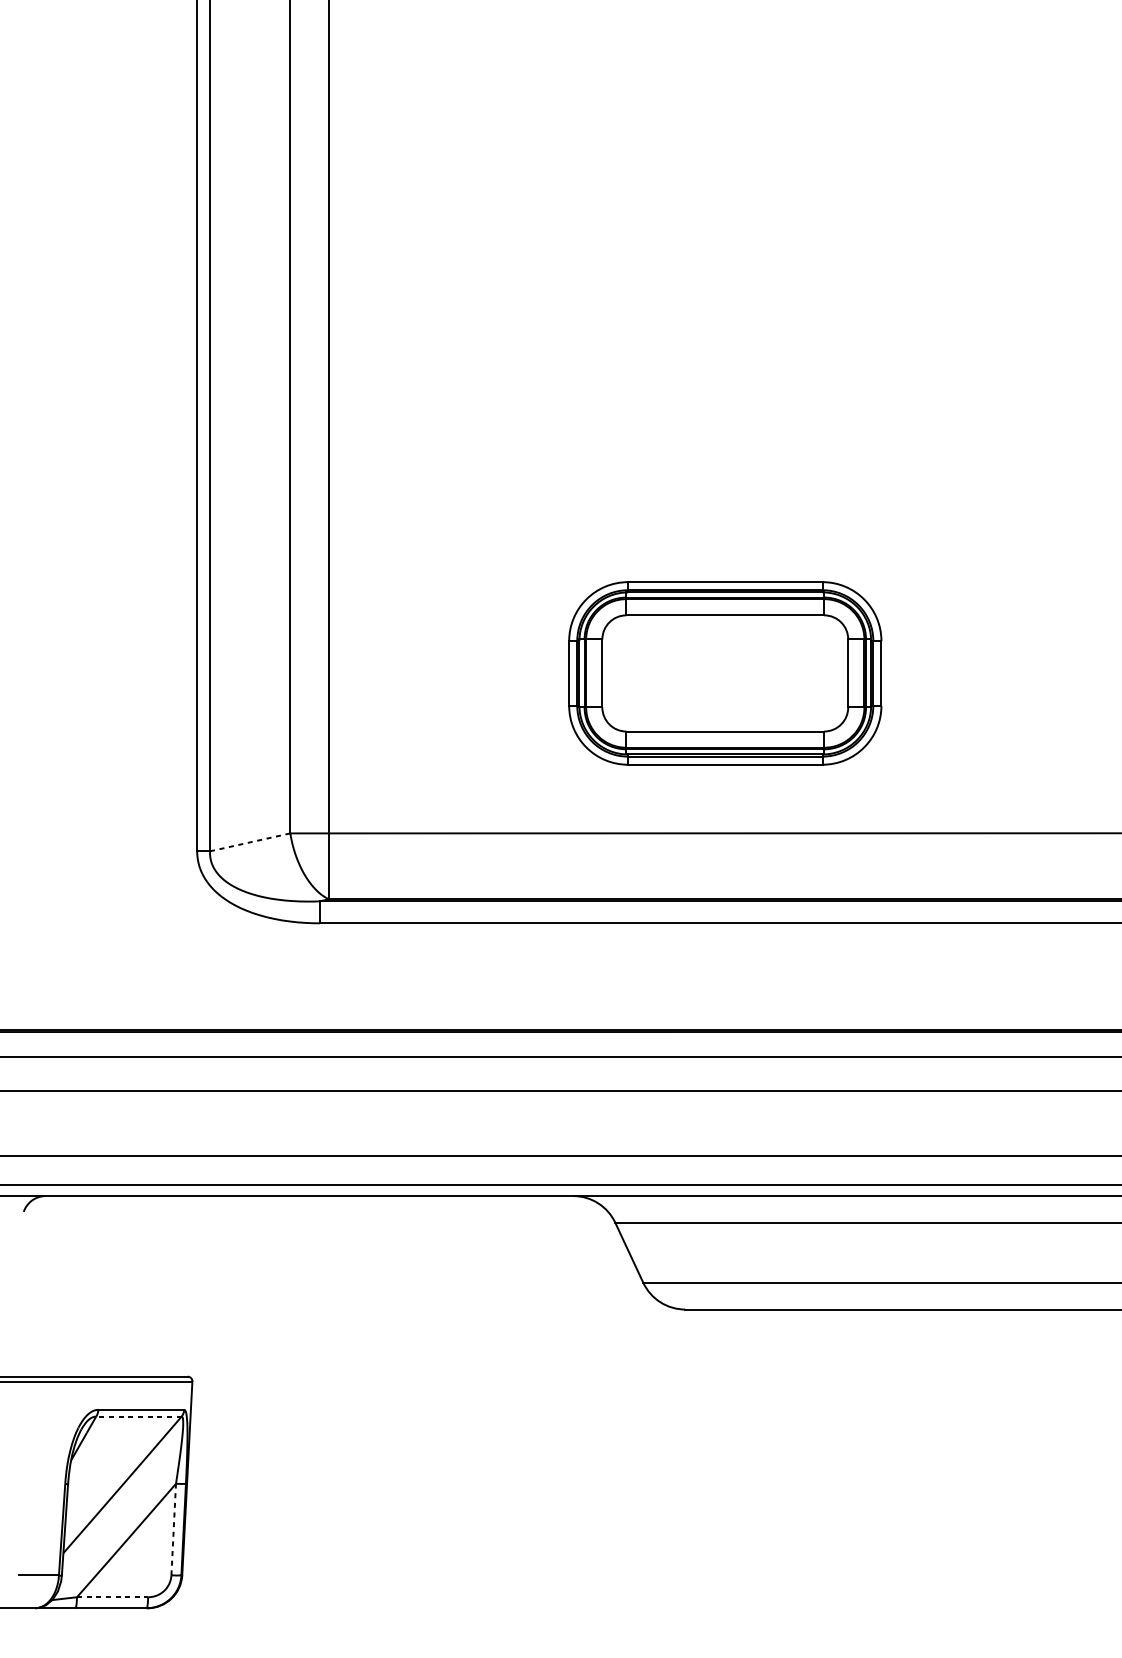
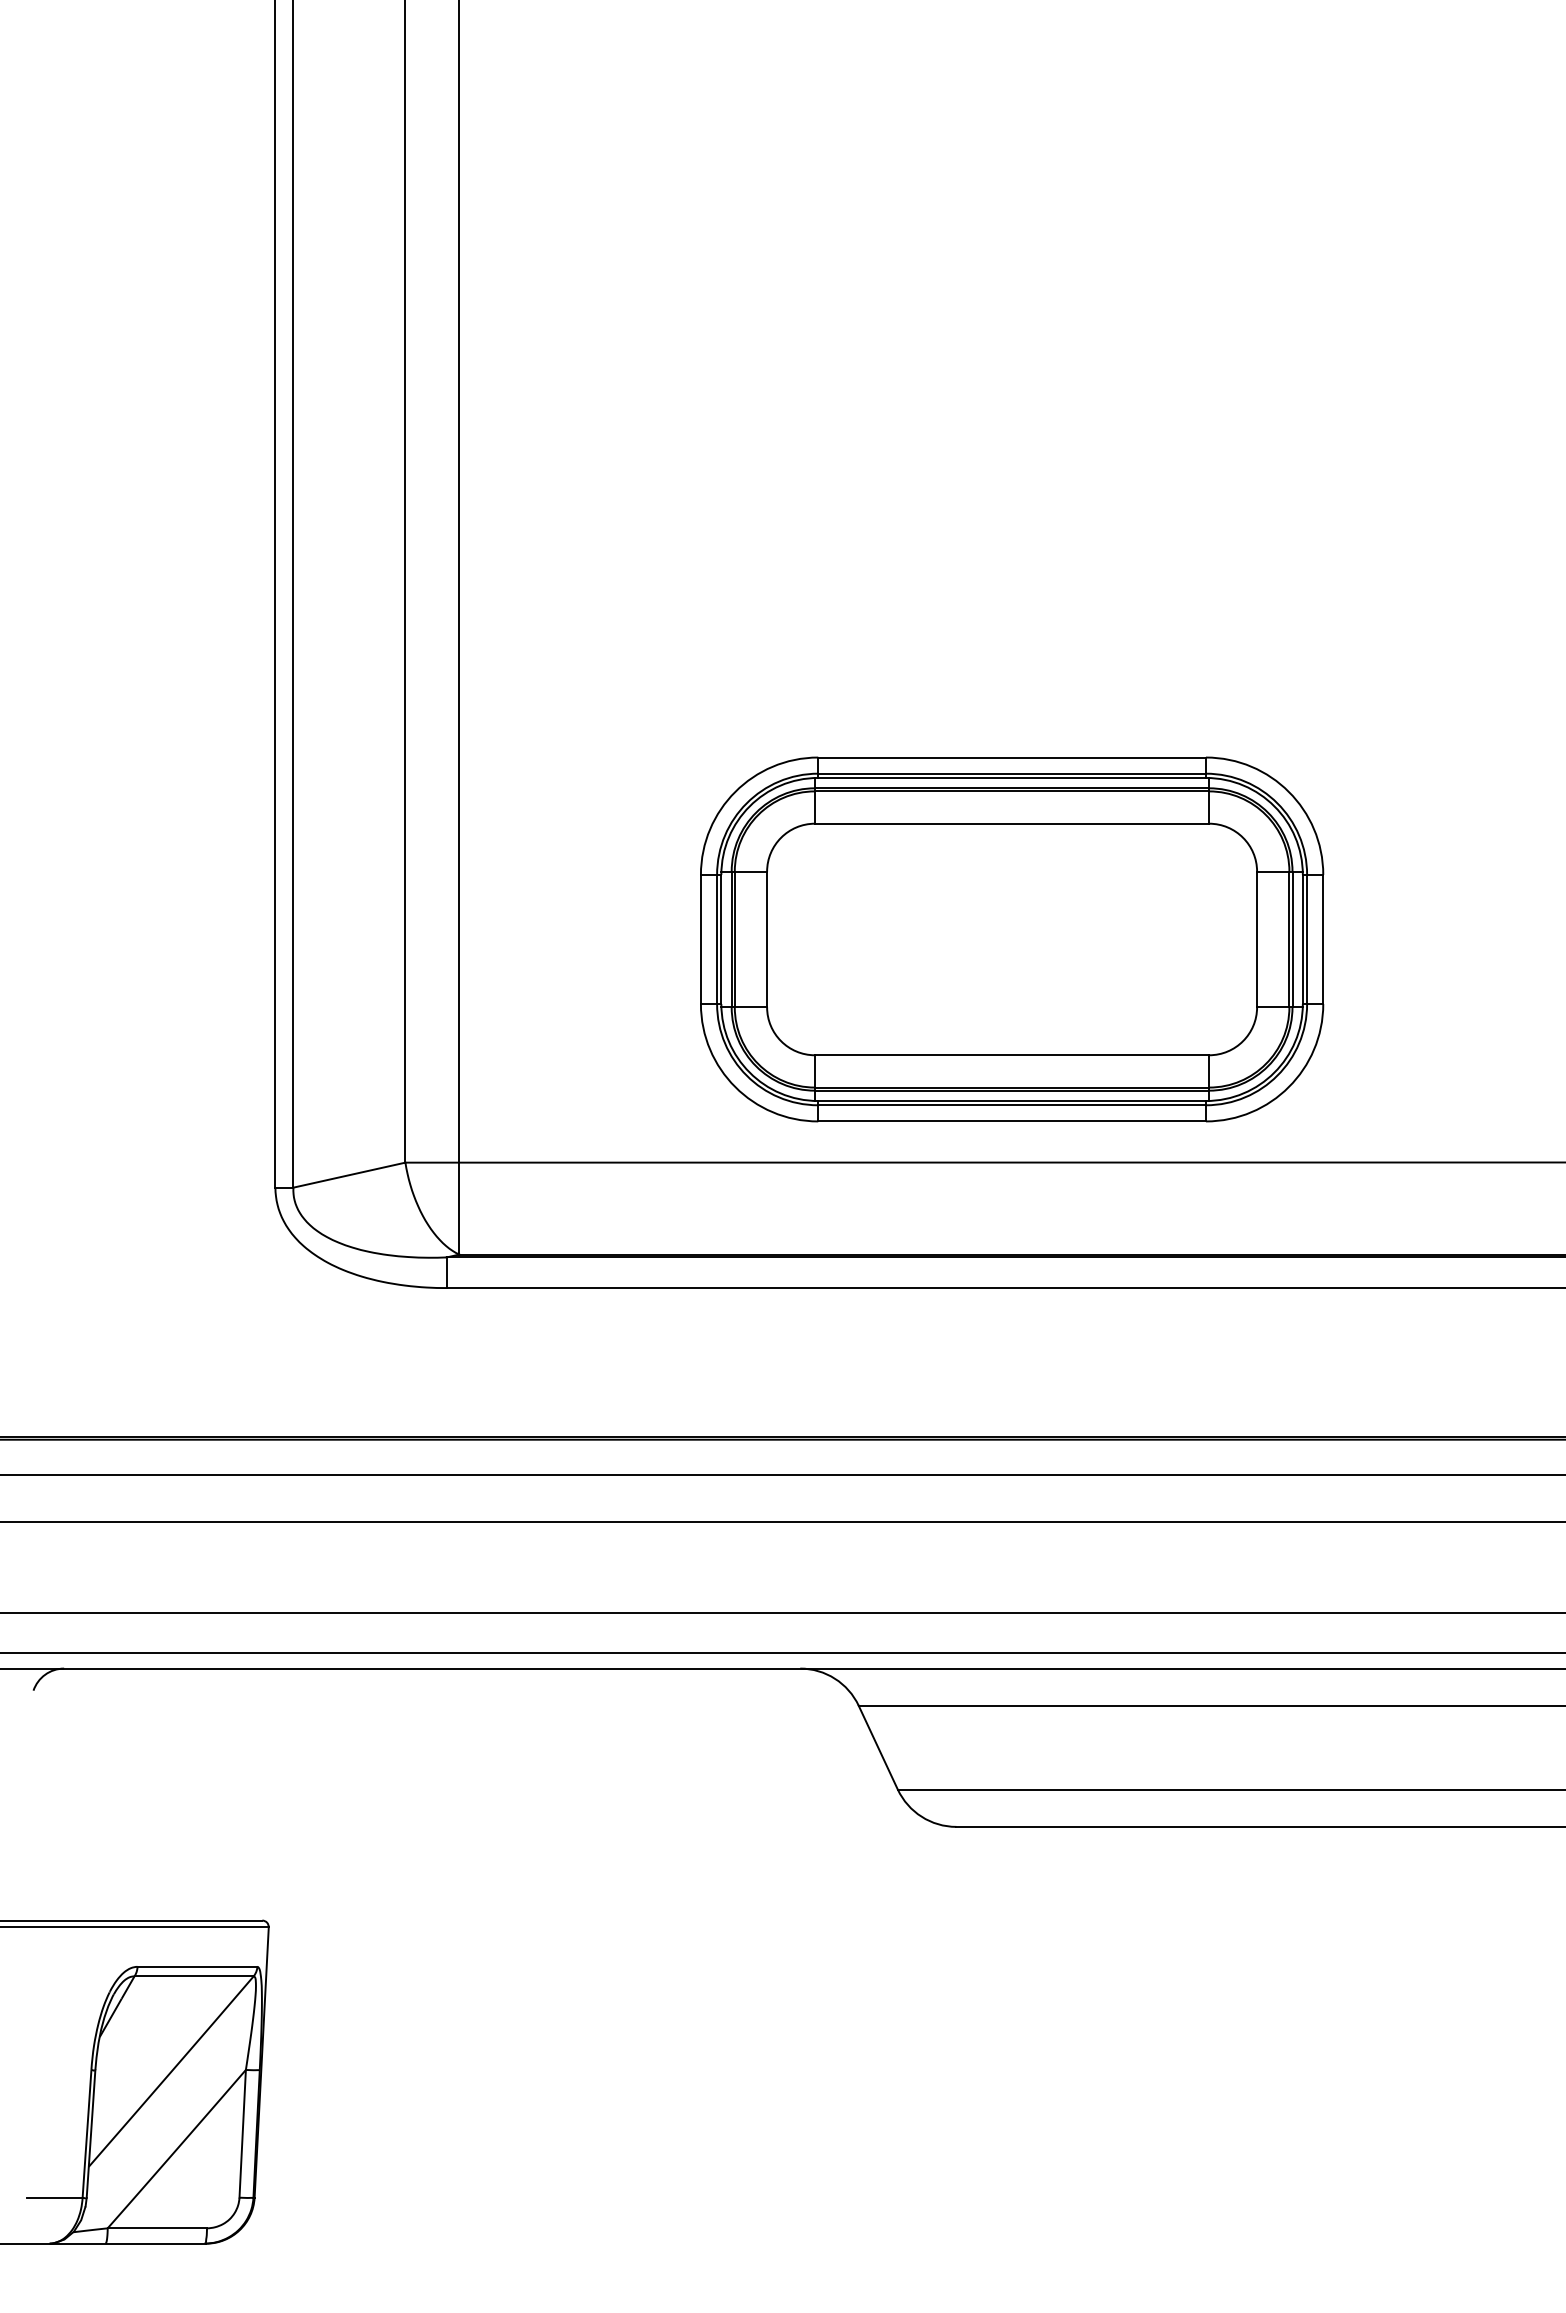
part: (725, 673) -> (1012, 939), size x1.43
line: (250, 842) -> (349, 1175), dashed -> solid
line: (139, 1416) -> (194, 1976), dashed -> solid
line: (173, 1529) -> (242, 2133), dashed -> solid
line: (112, 1597) -> (157, 2228), dashed -> solid

